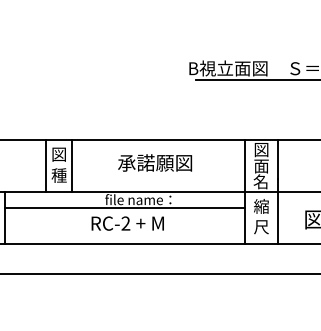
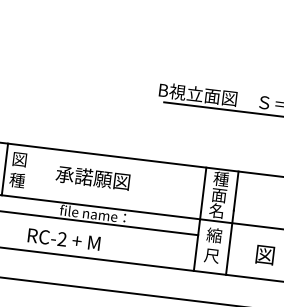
text: (261, 149) -> (221, 178), 図 -> 種
text: (155, 162) -> (93, 177), moved
line: (71, 166) -> (30, 172), removed
text: (127, 223) -> (63, 239), moved

